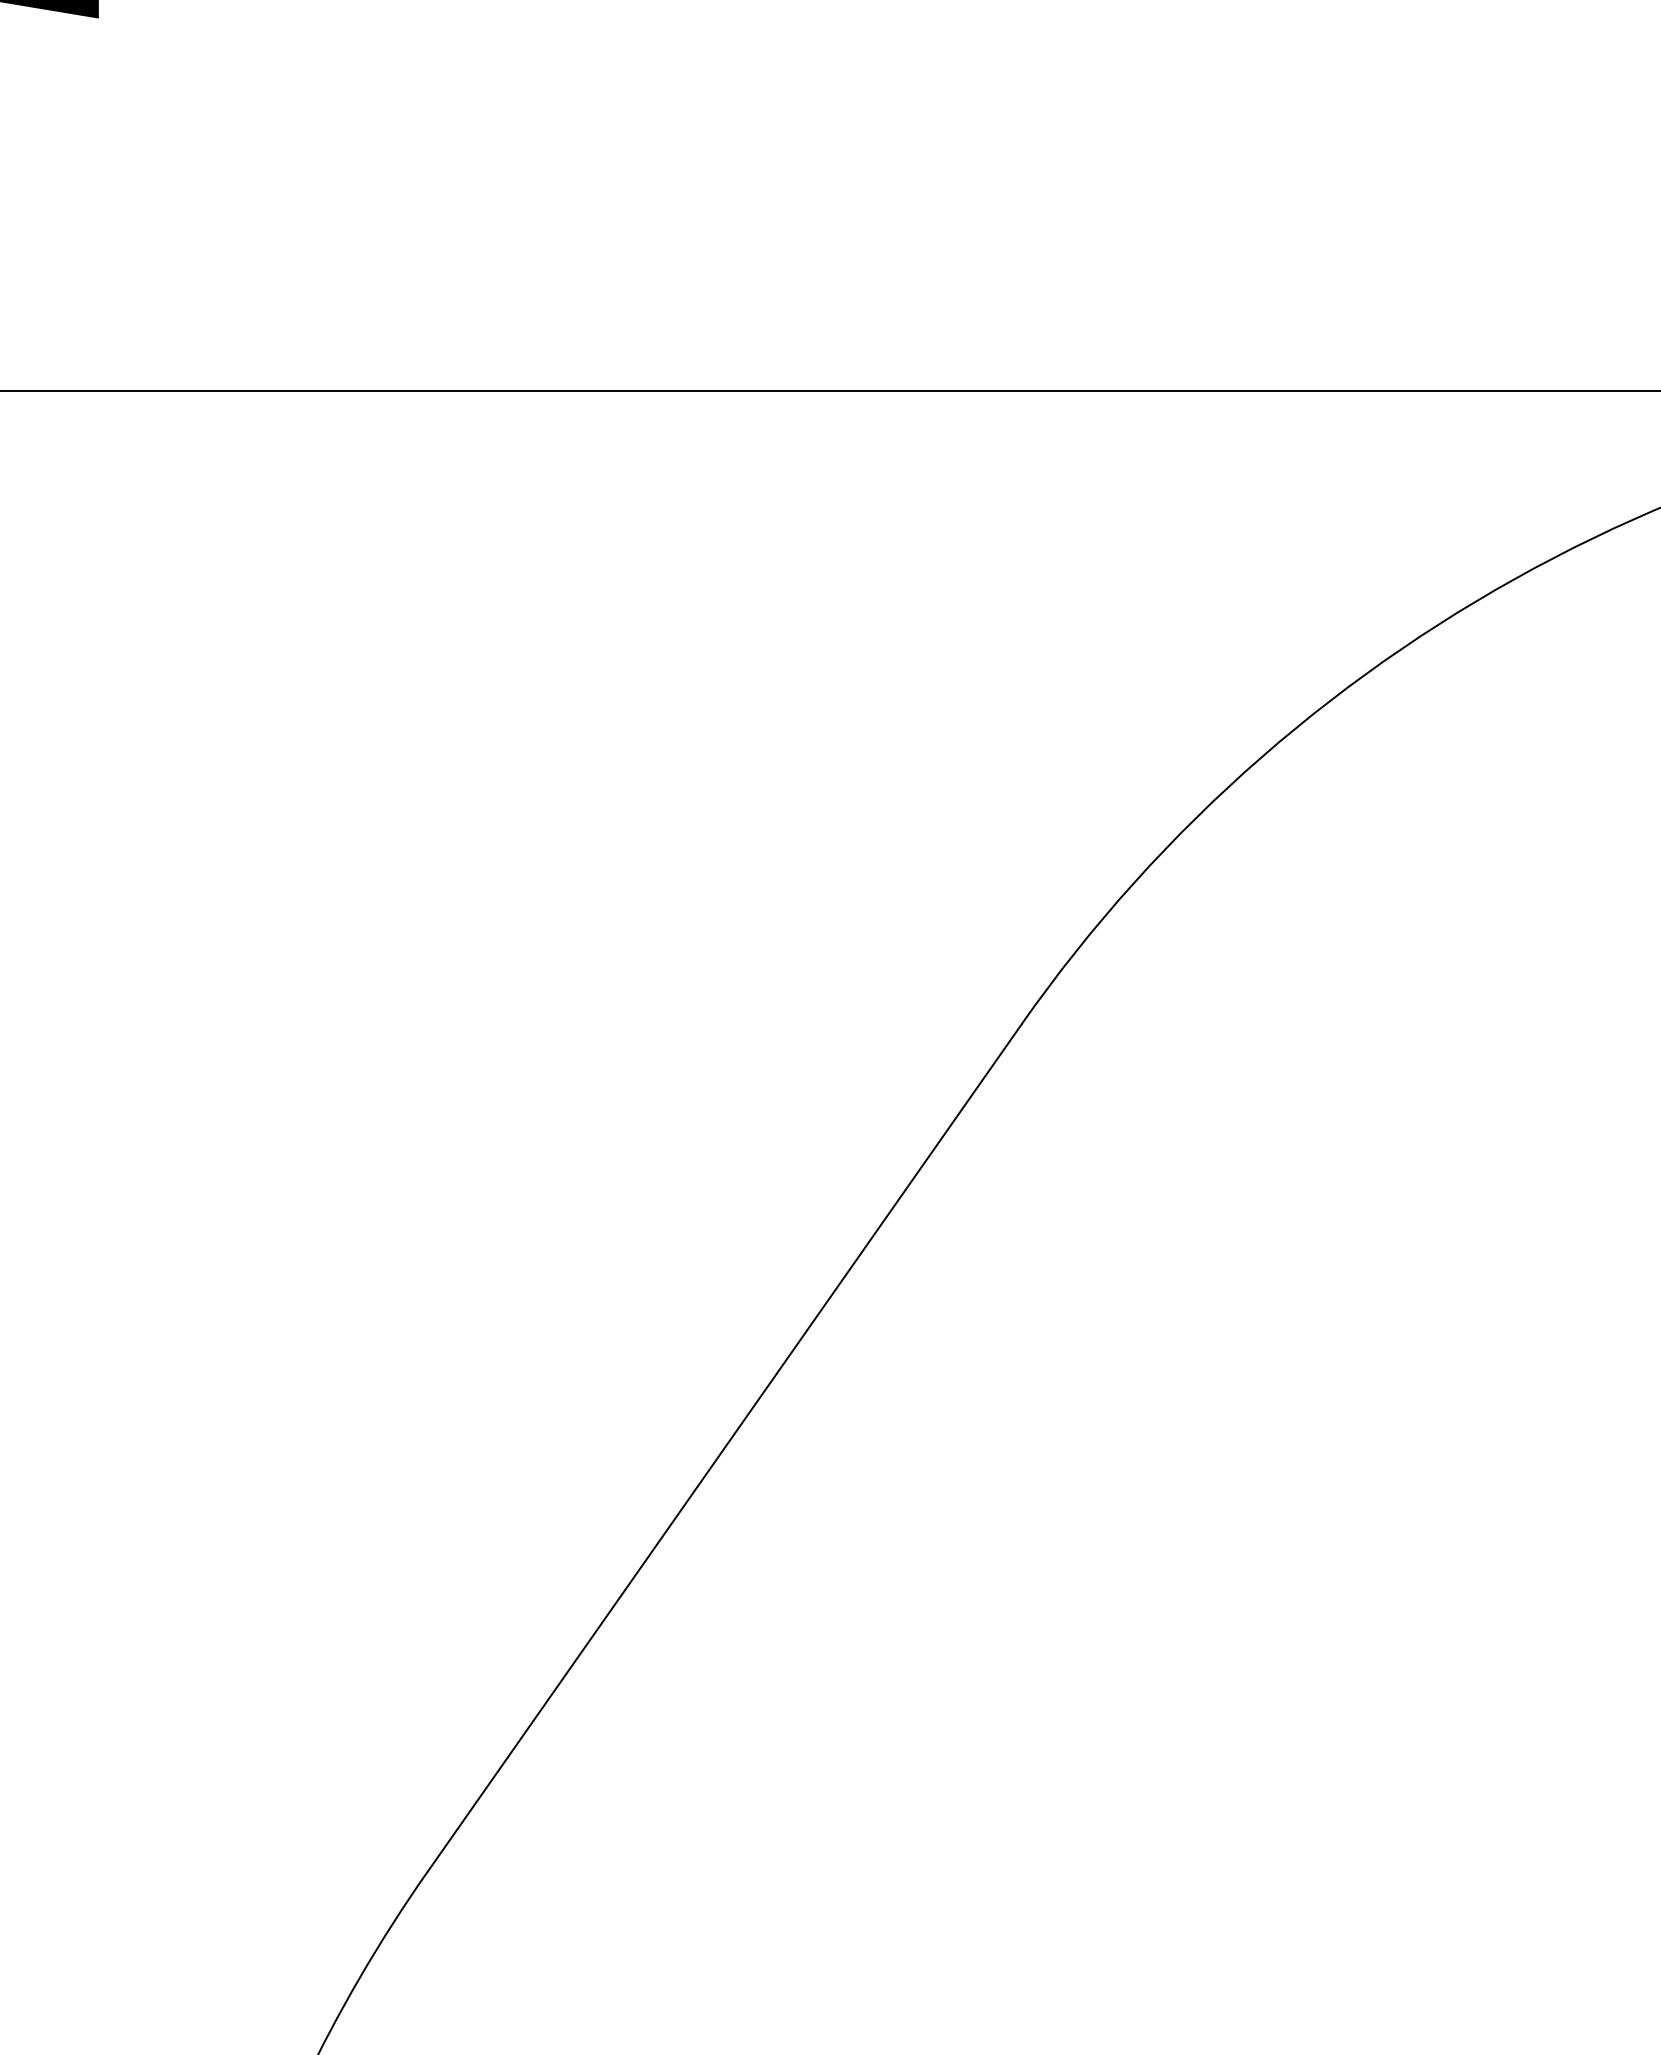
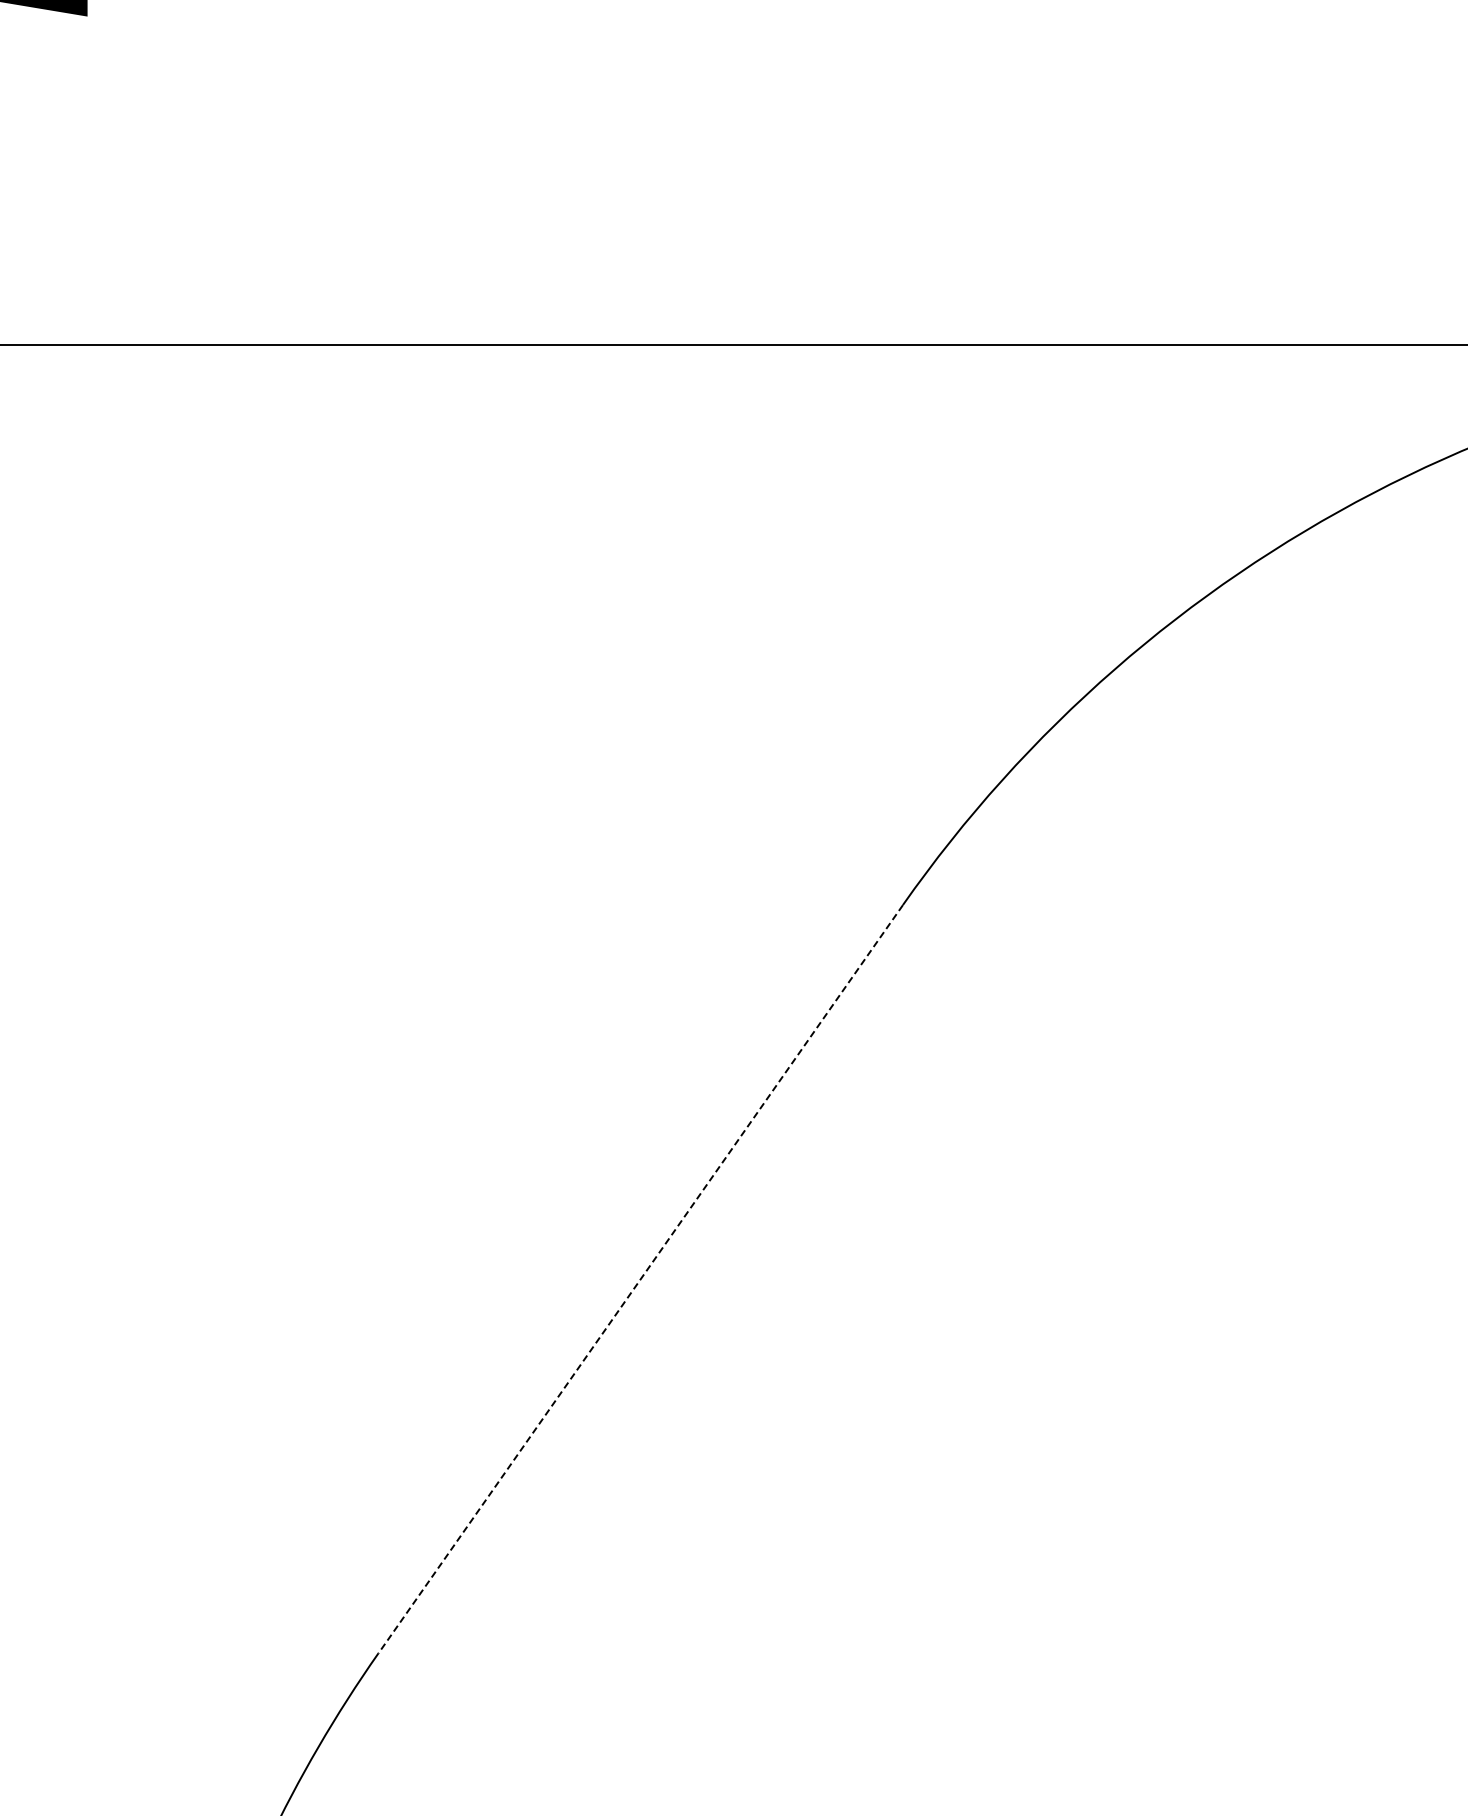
line: (724, 1447) -> (640, 1279), solid -> dashed

